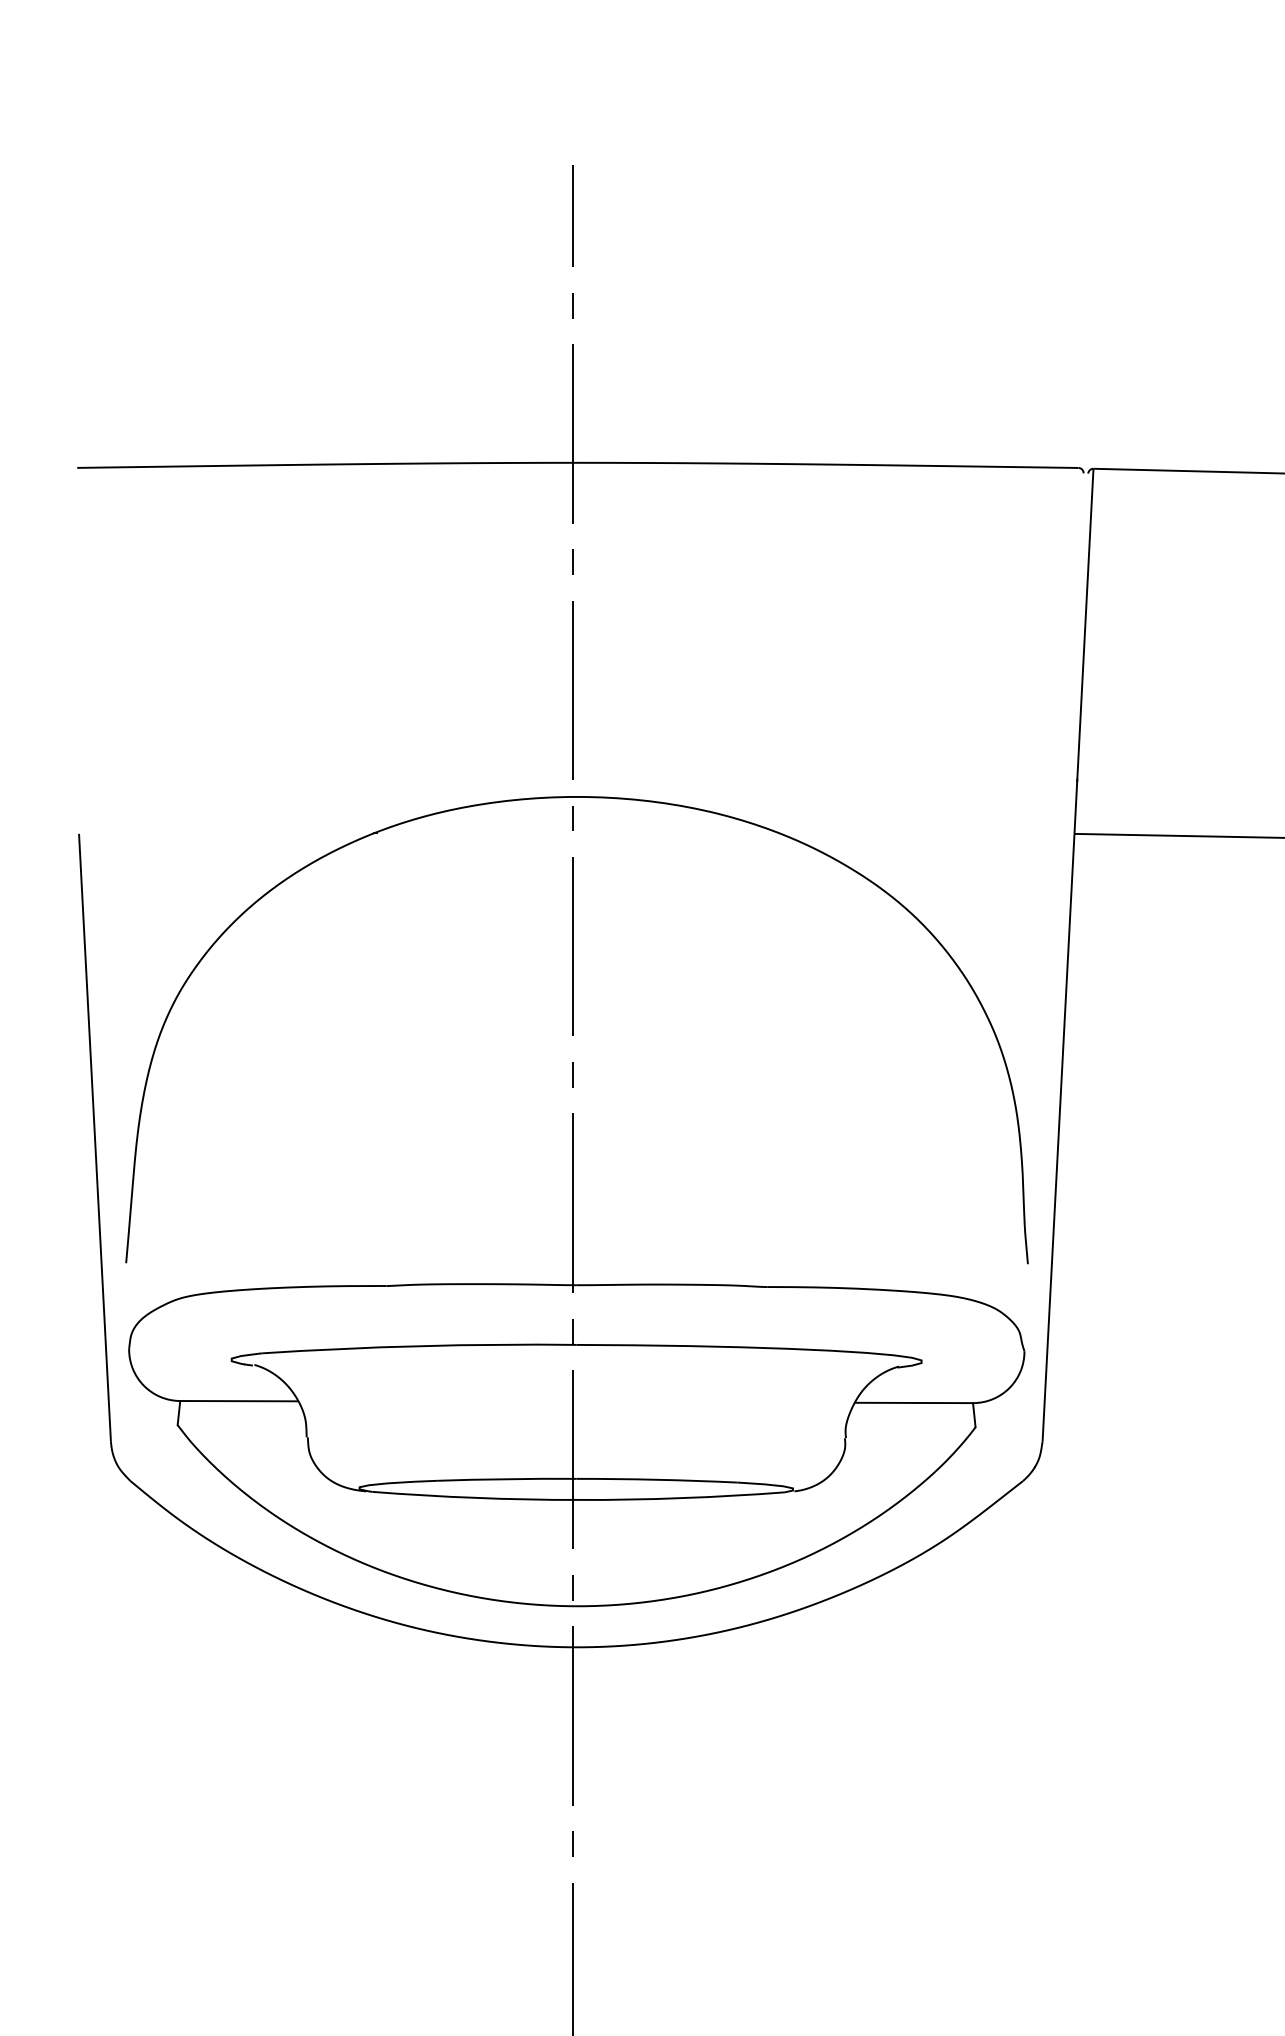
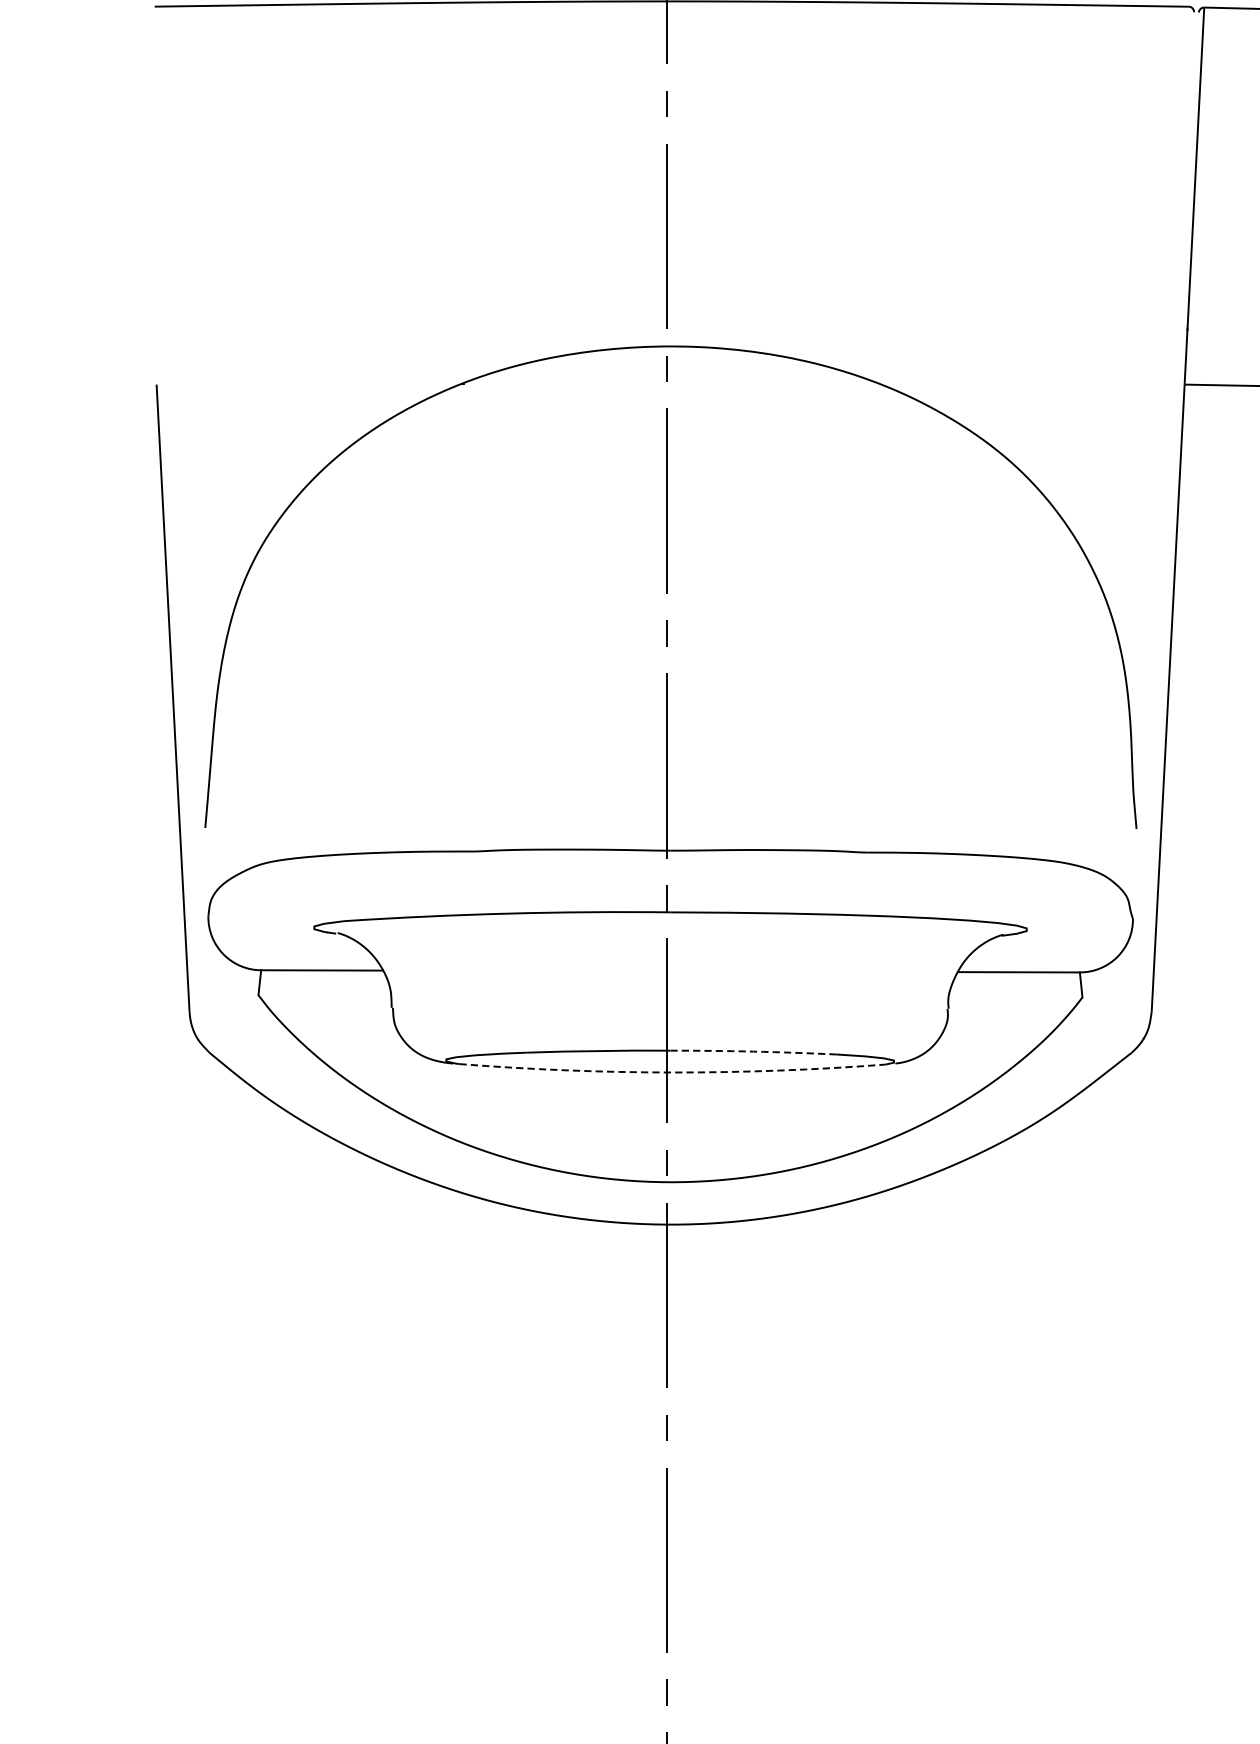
arc: (656, 1479) -> (752, 1051), solid -> dashed
arc: (578, 1500) -> (672, 1073), solid -> dashed

